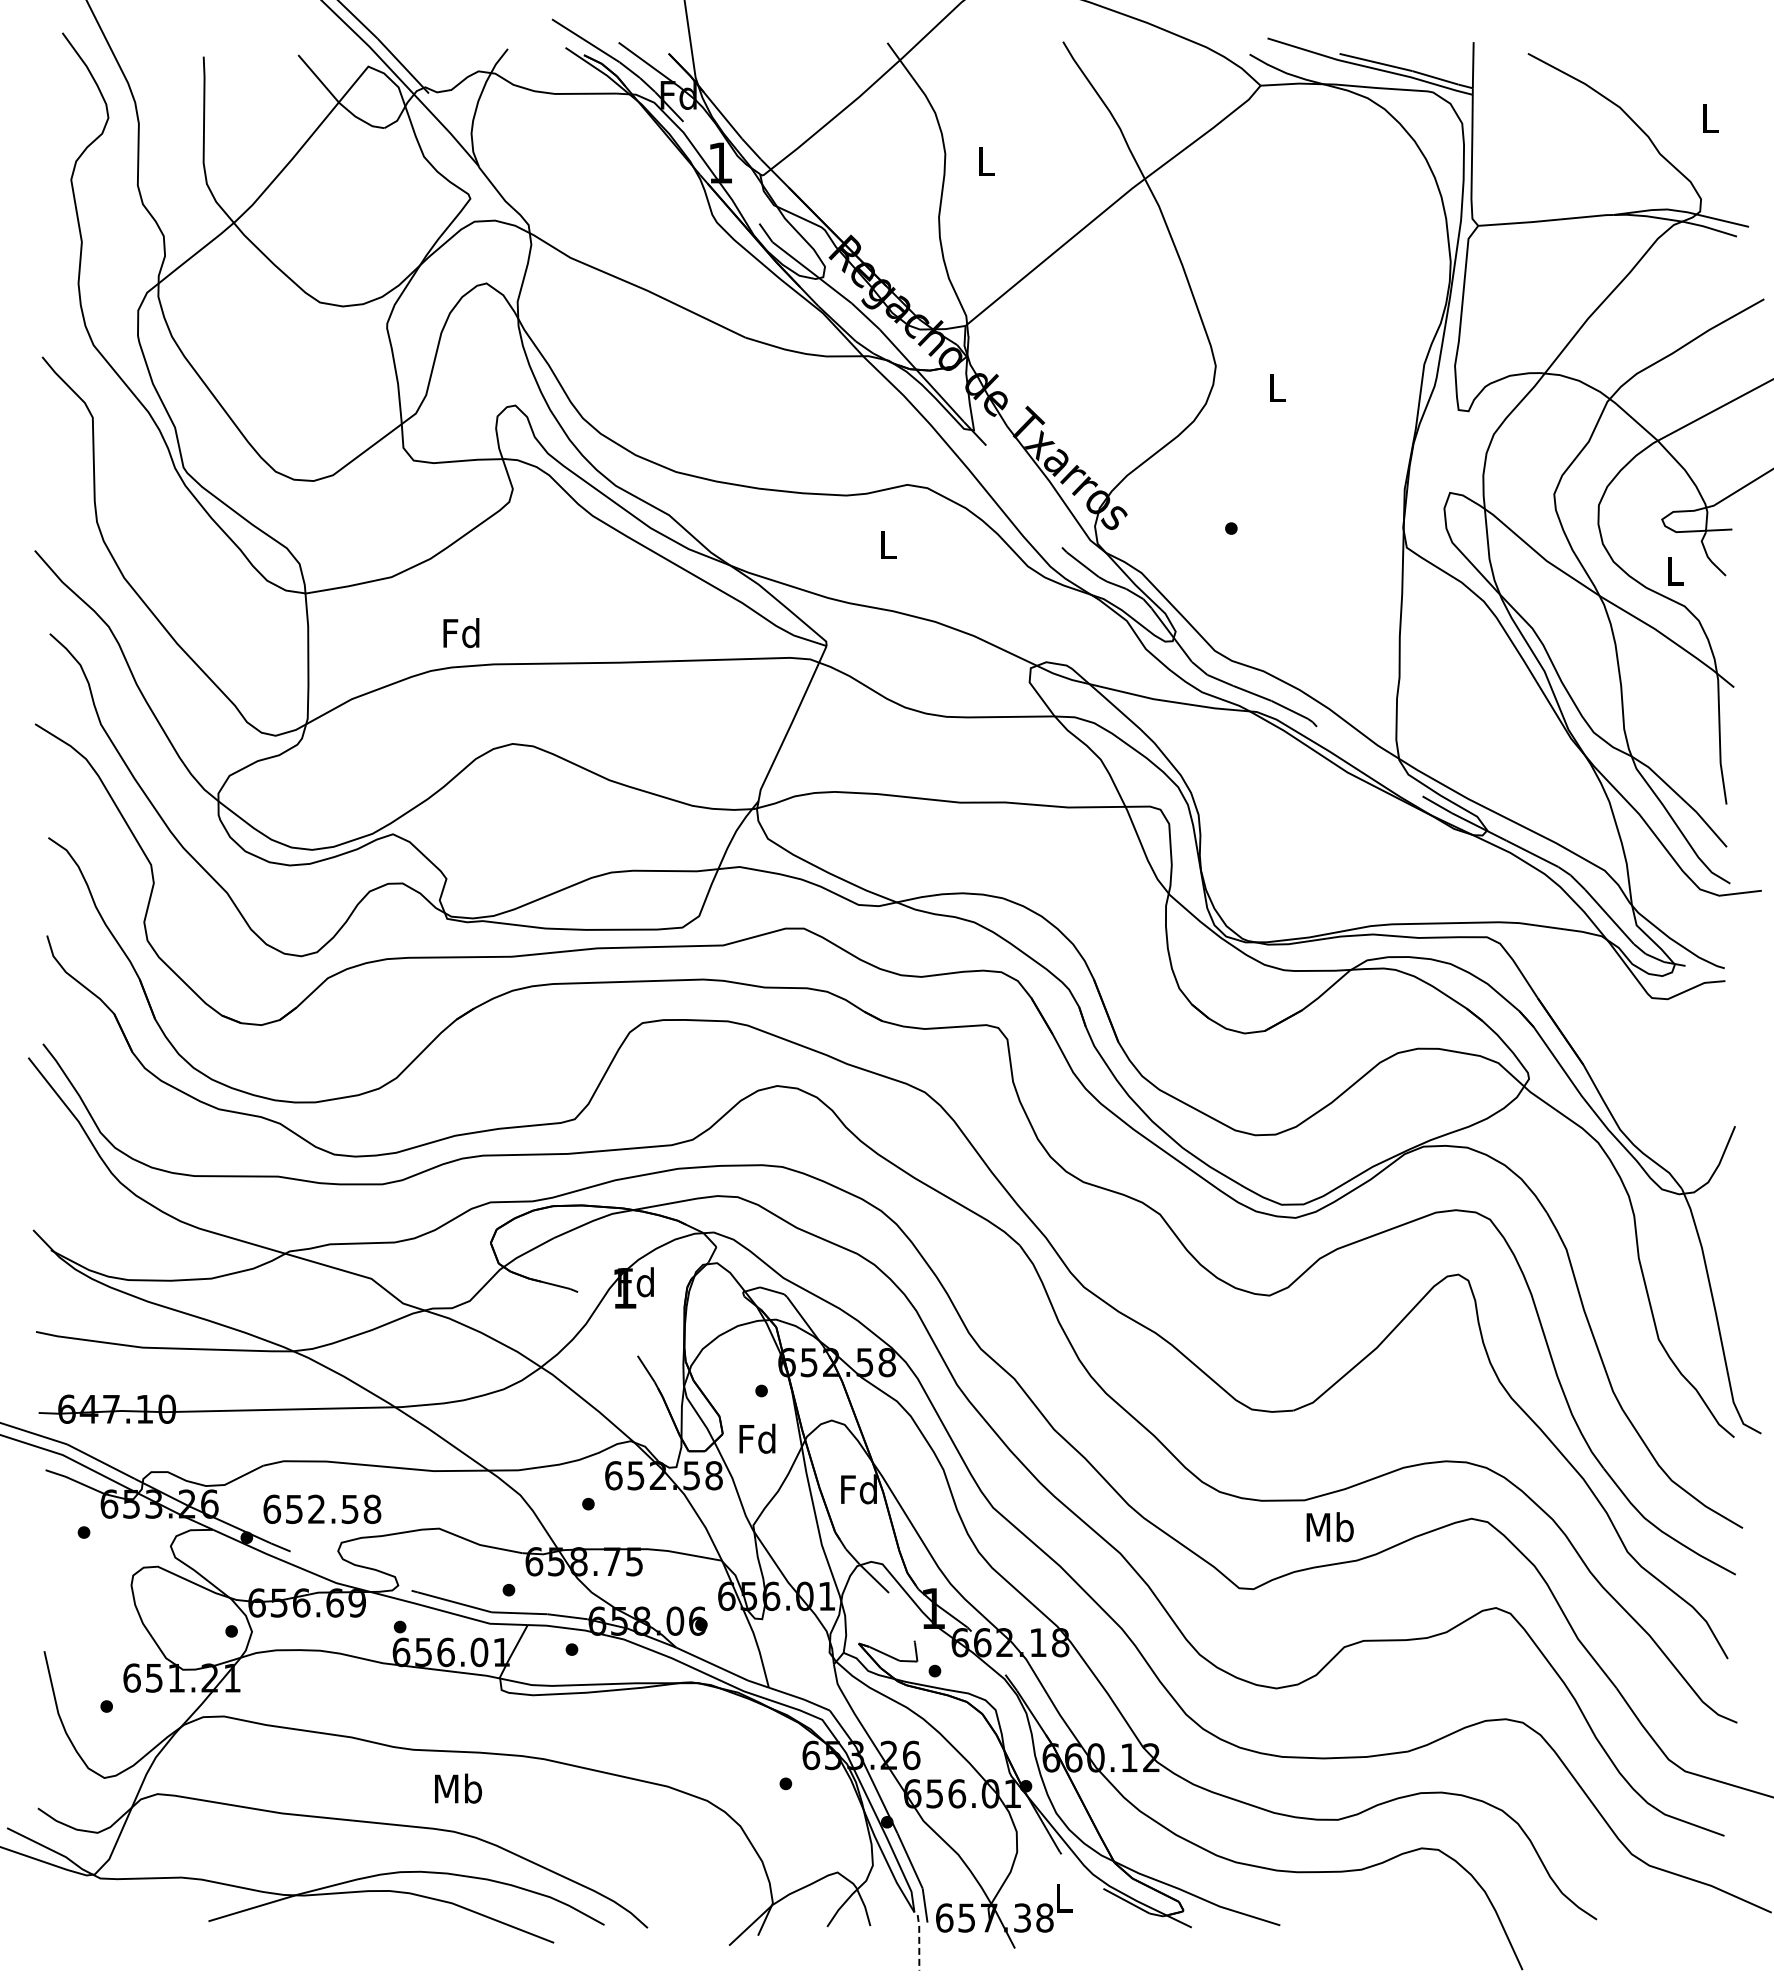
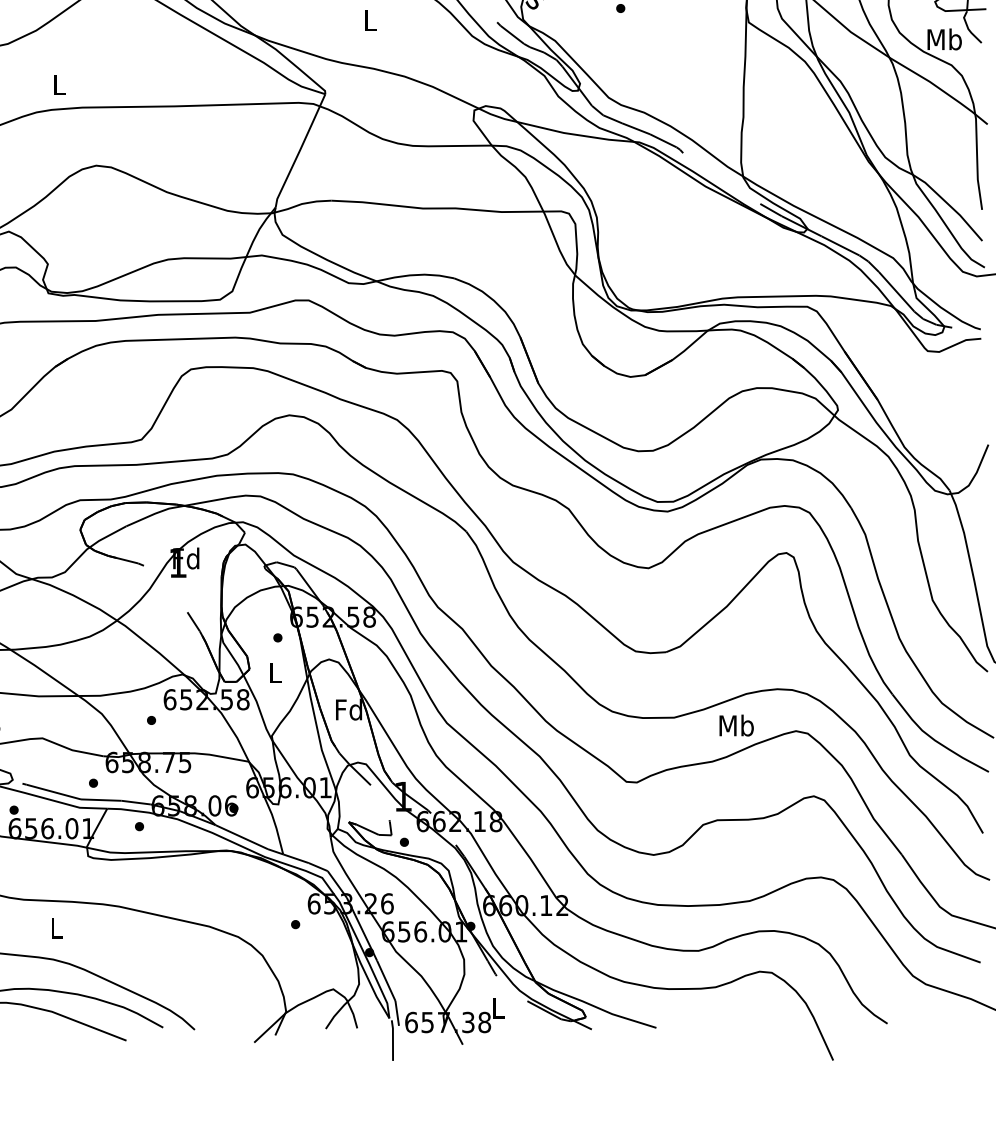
text: (1674, 571) -> (944, 39), L -> Mb
text: (461, 633) -> (58, 85), Fd -> L
text: (757, 1438) -> (274, 672), Fd -> L
text: (1329, 1527) -> (736, 725), moved
text: (458, 1788) -> (56, 927), Mb -> L
line: (919, 1941) -> (393, 1039), dashed -> solid

